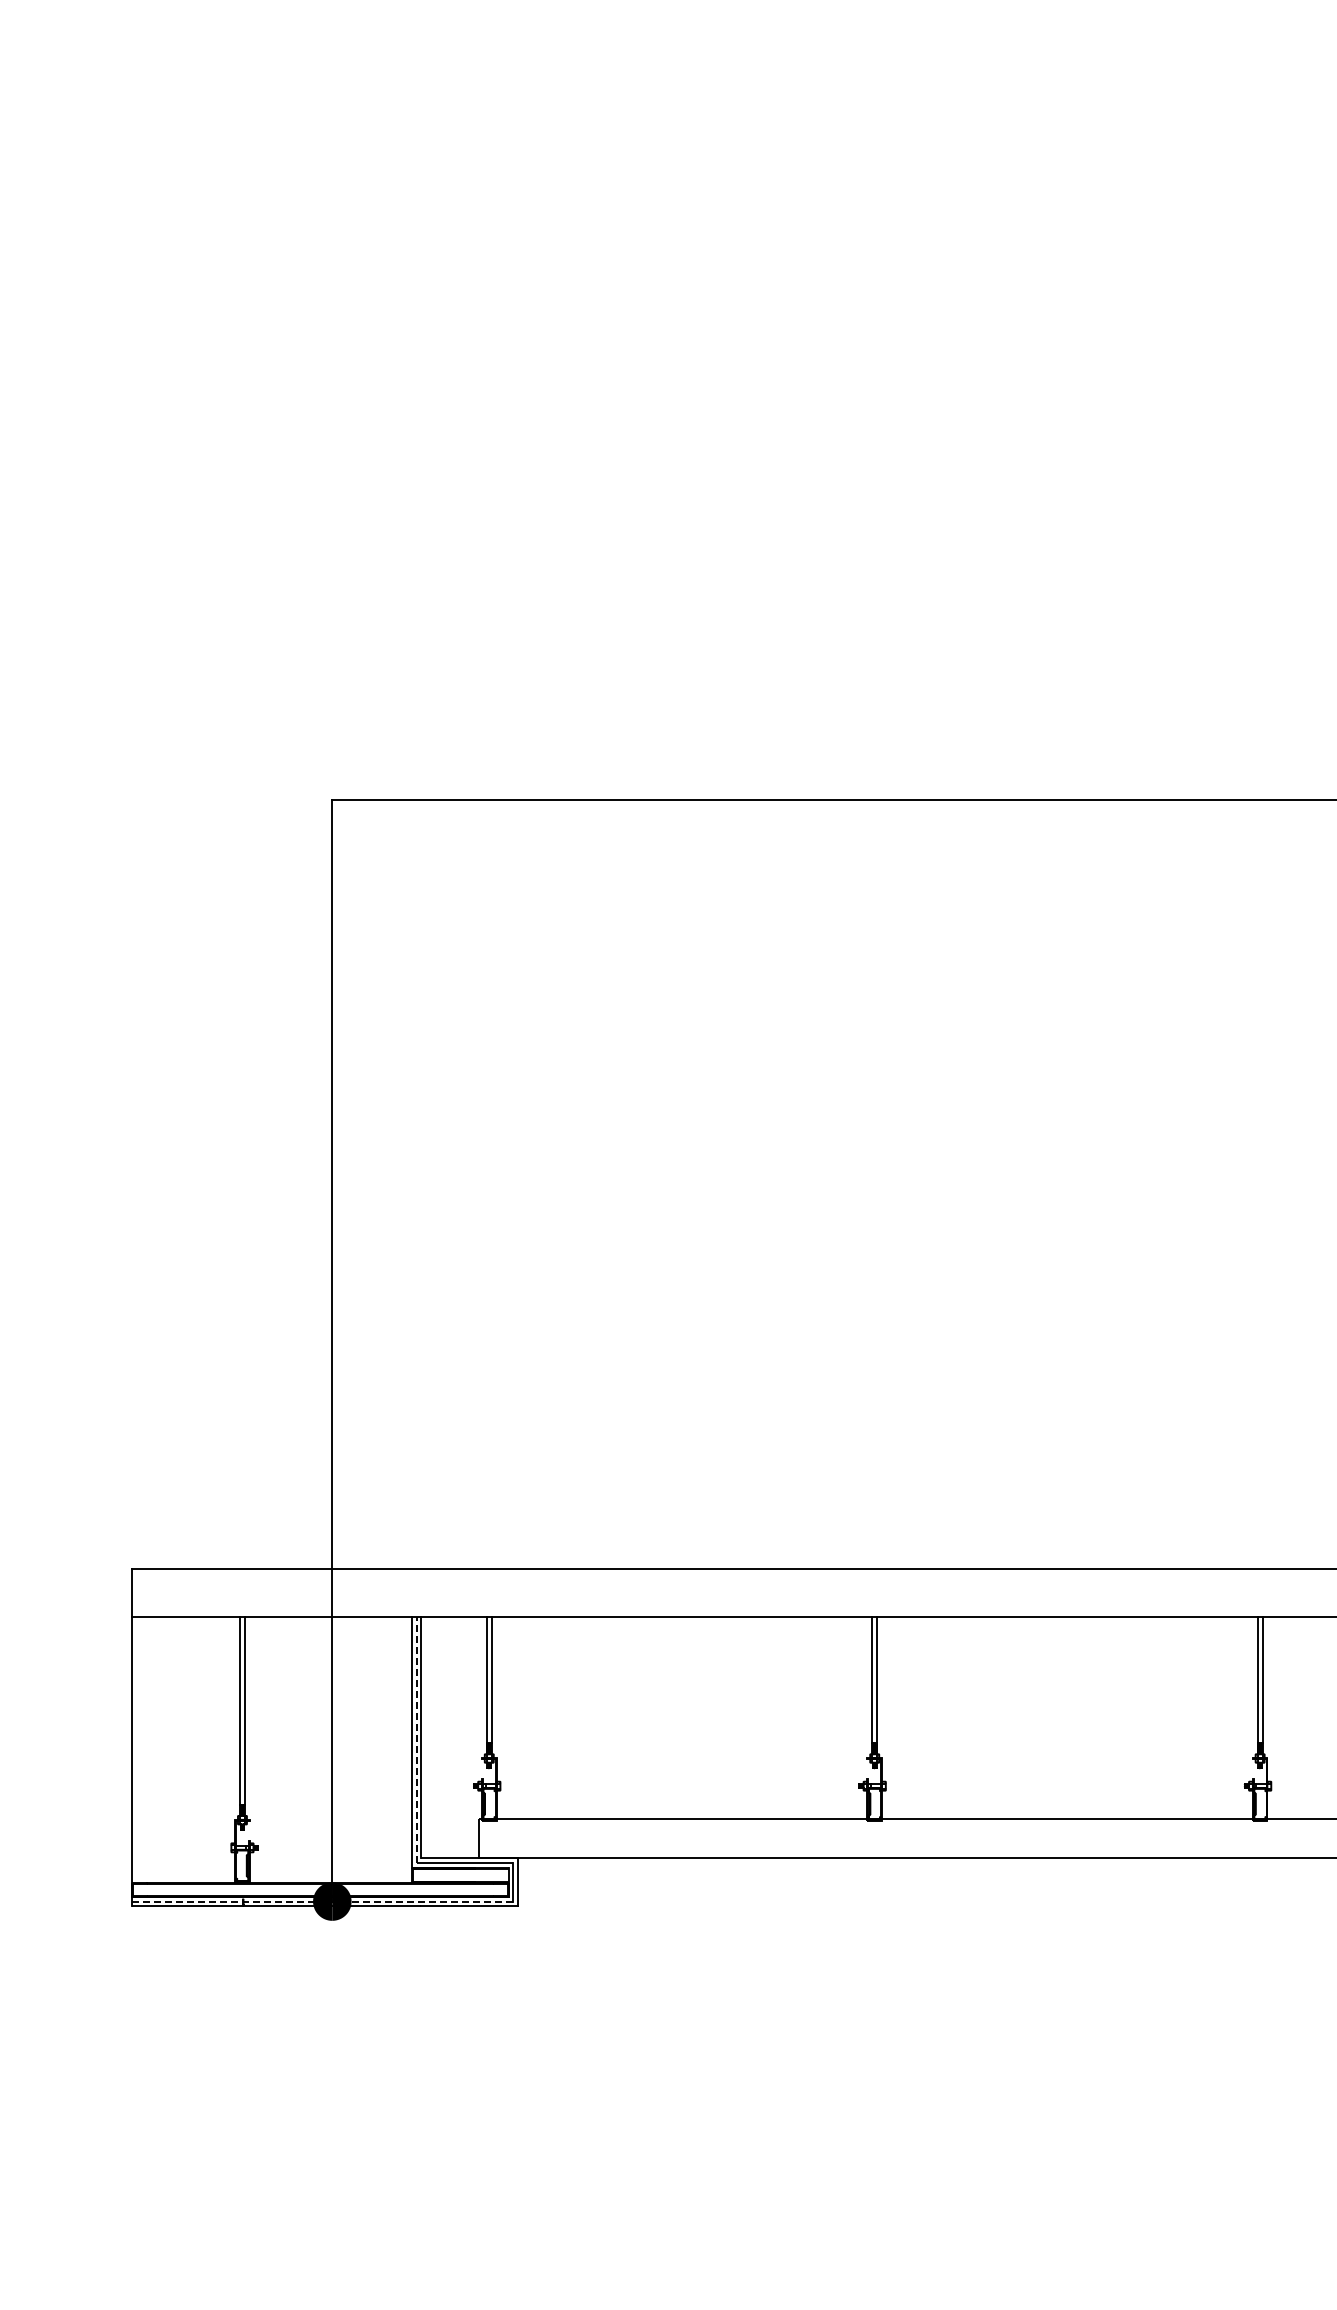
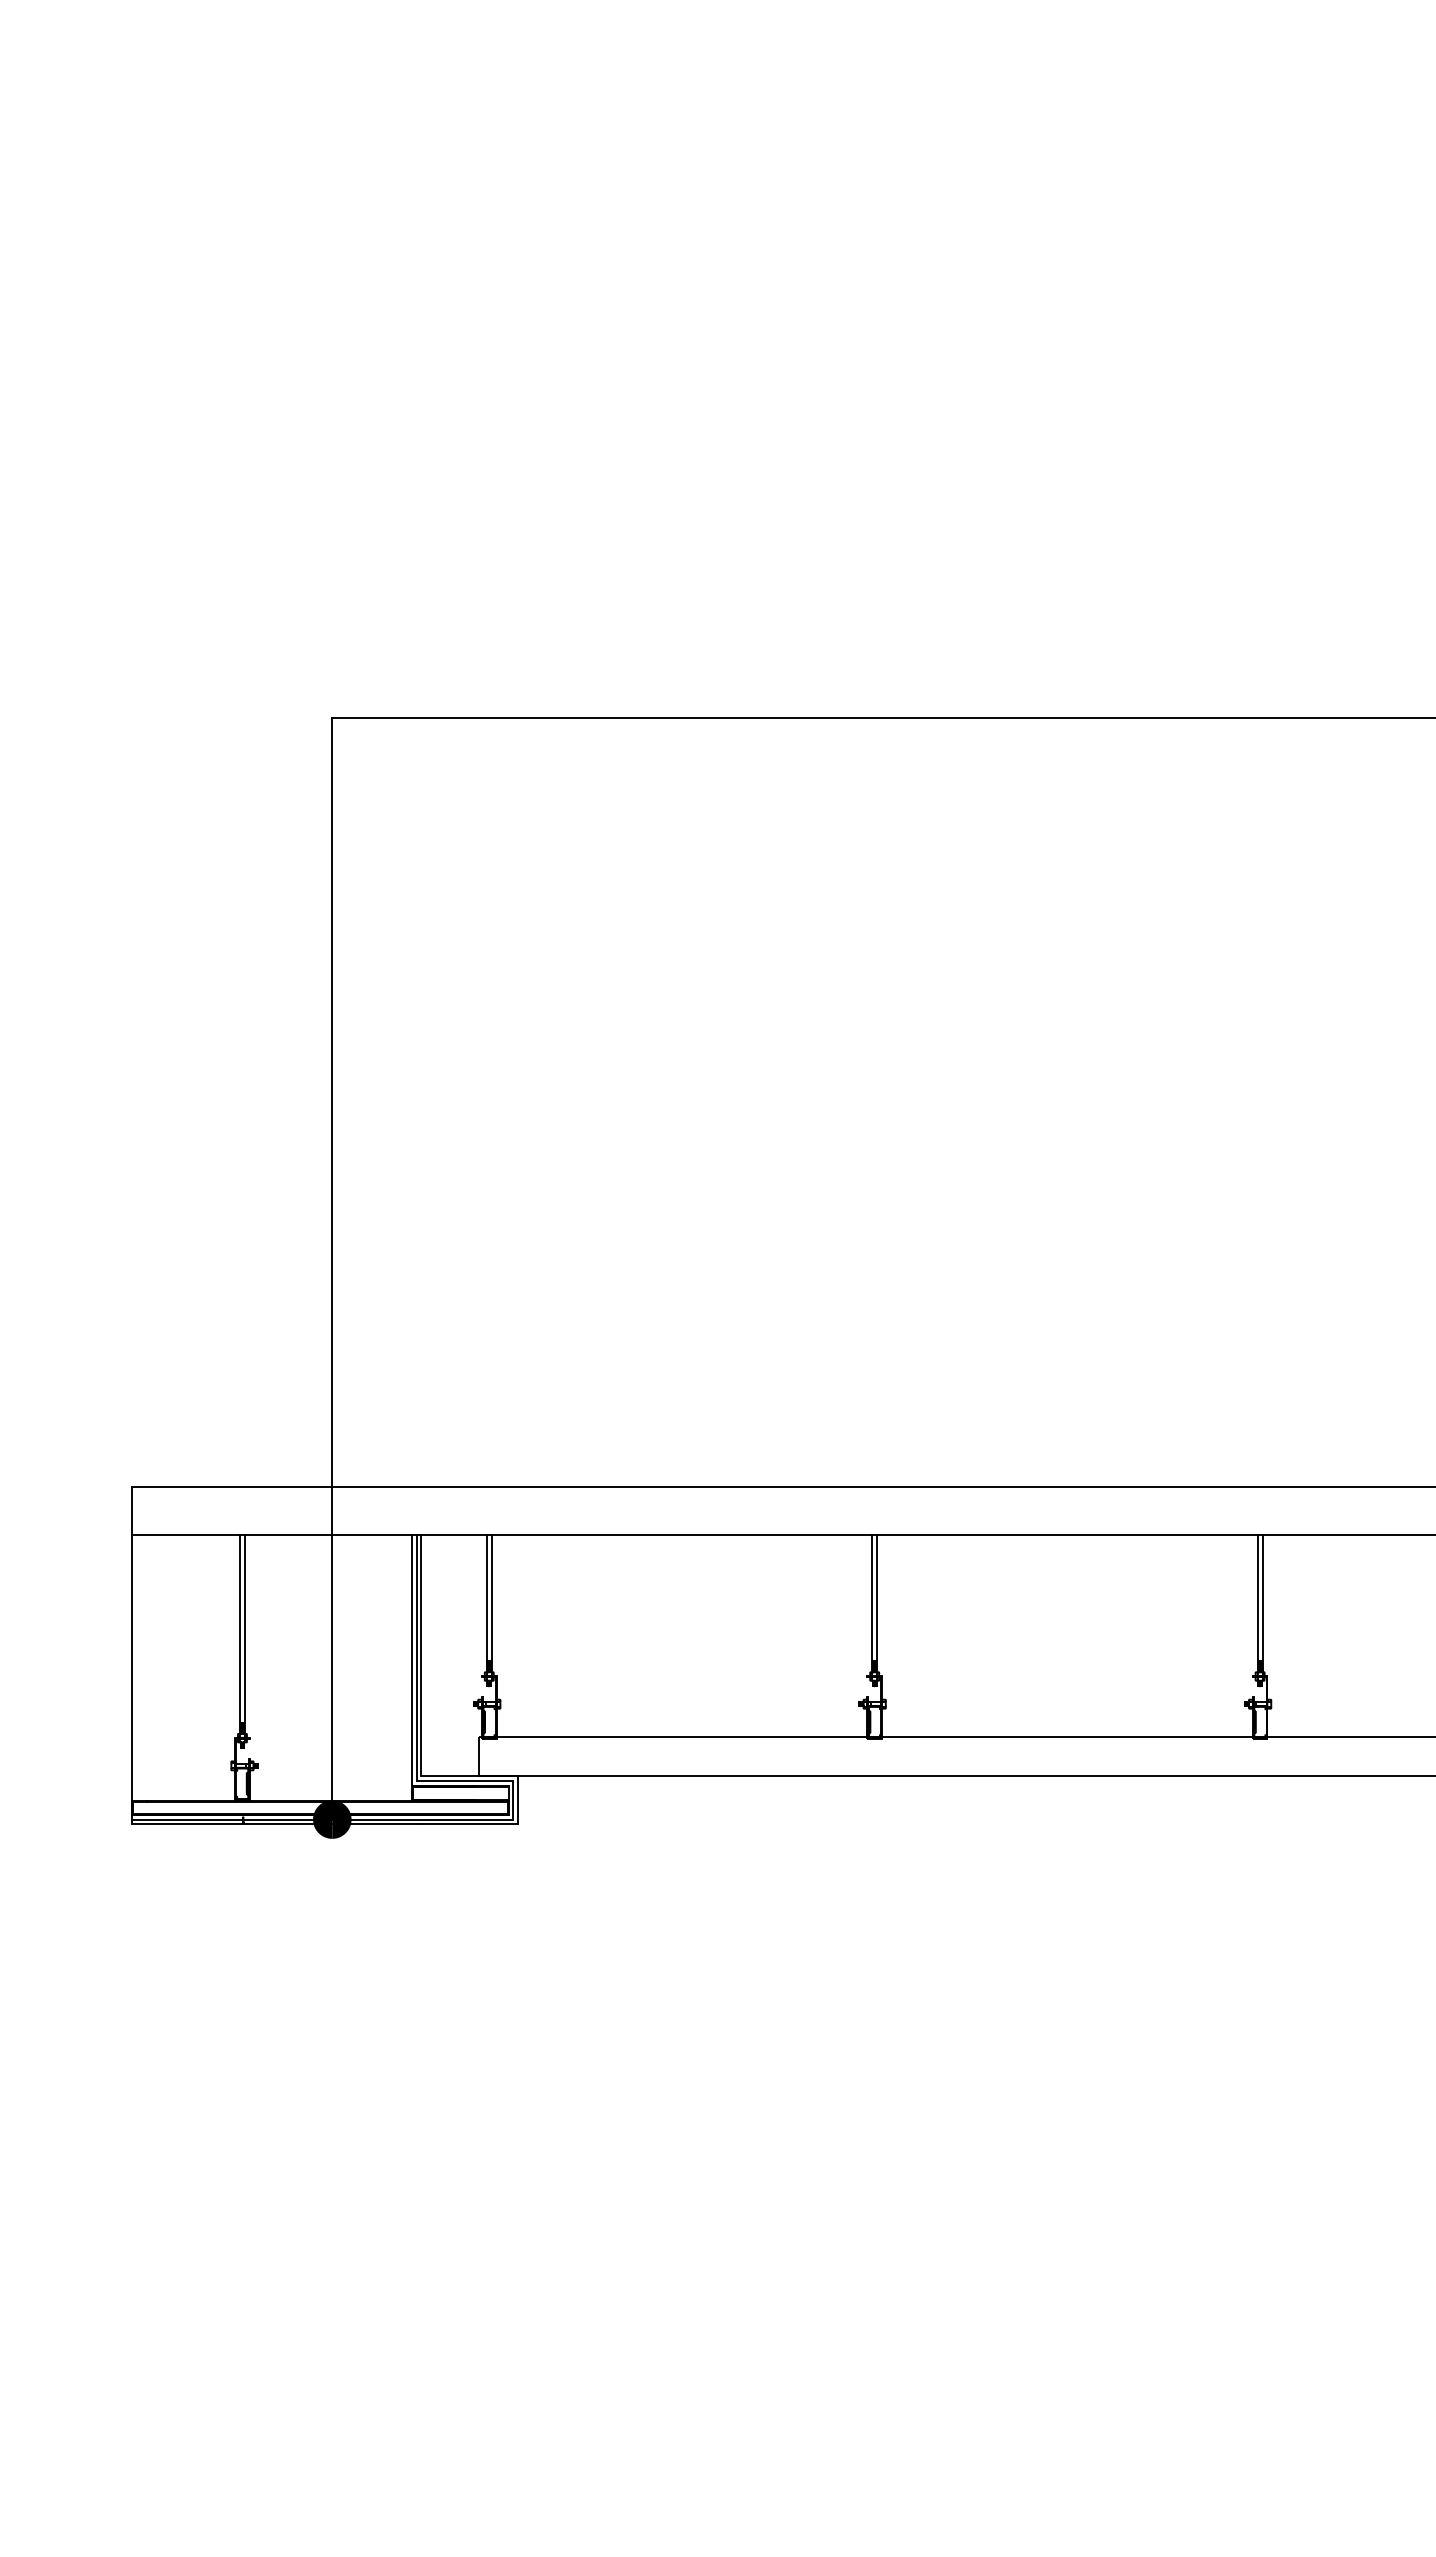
line: (416, 1739) -> (416, 1657), dashed -> solid
line: (323, 1901) -> (323, 1819), dashed -> solid

